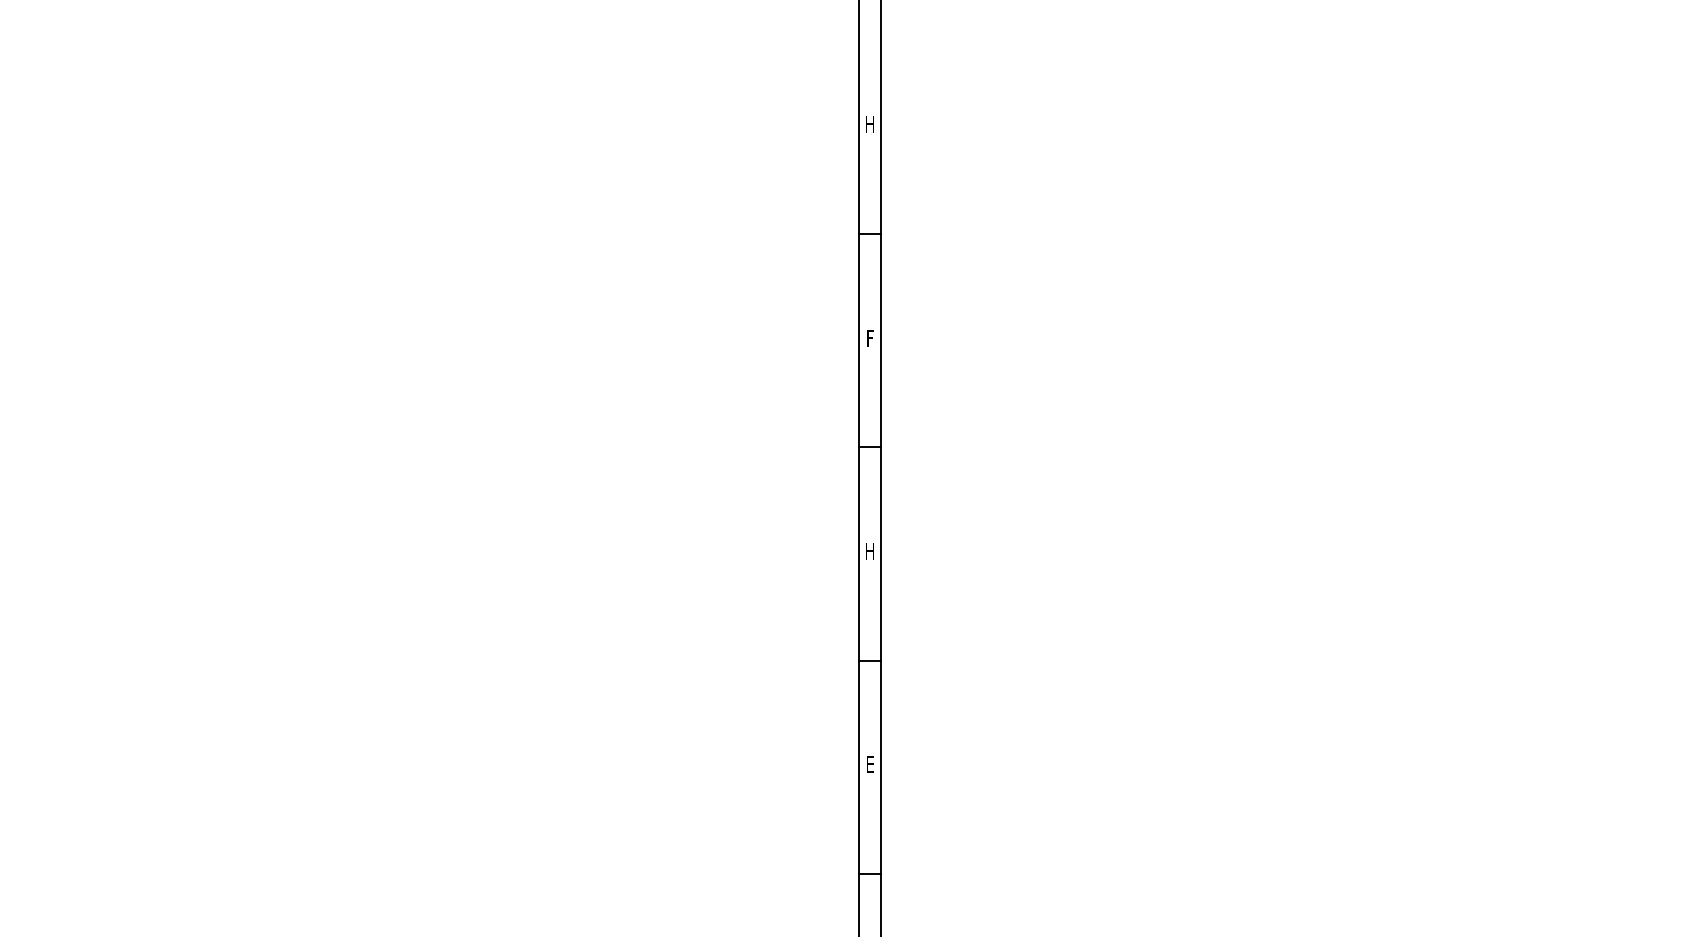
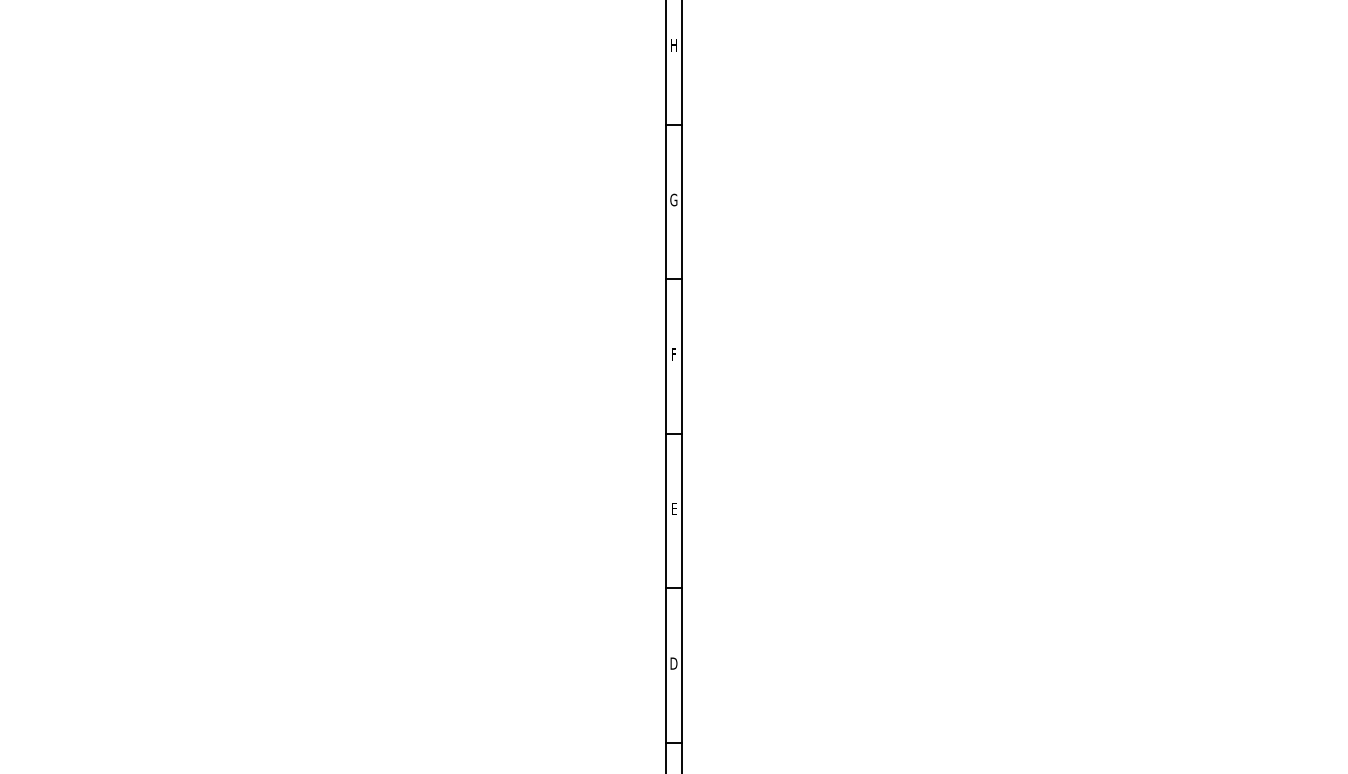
text: (869, 337) -> (673, 199), F -> G
text: (869, 551) -> (673, 354), H -> F

